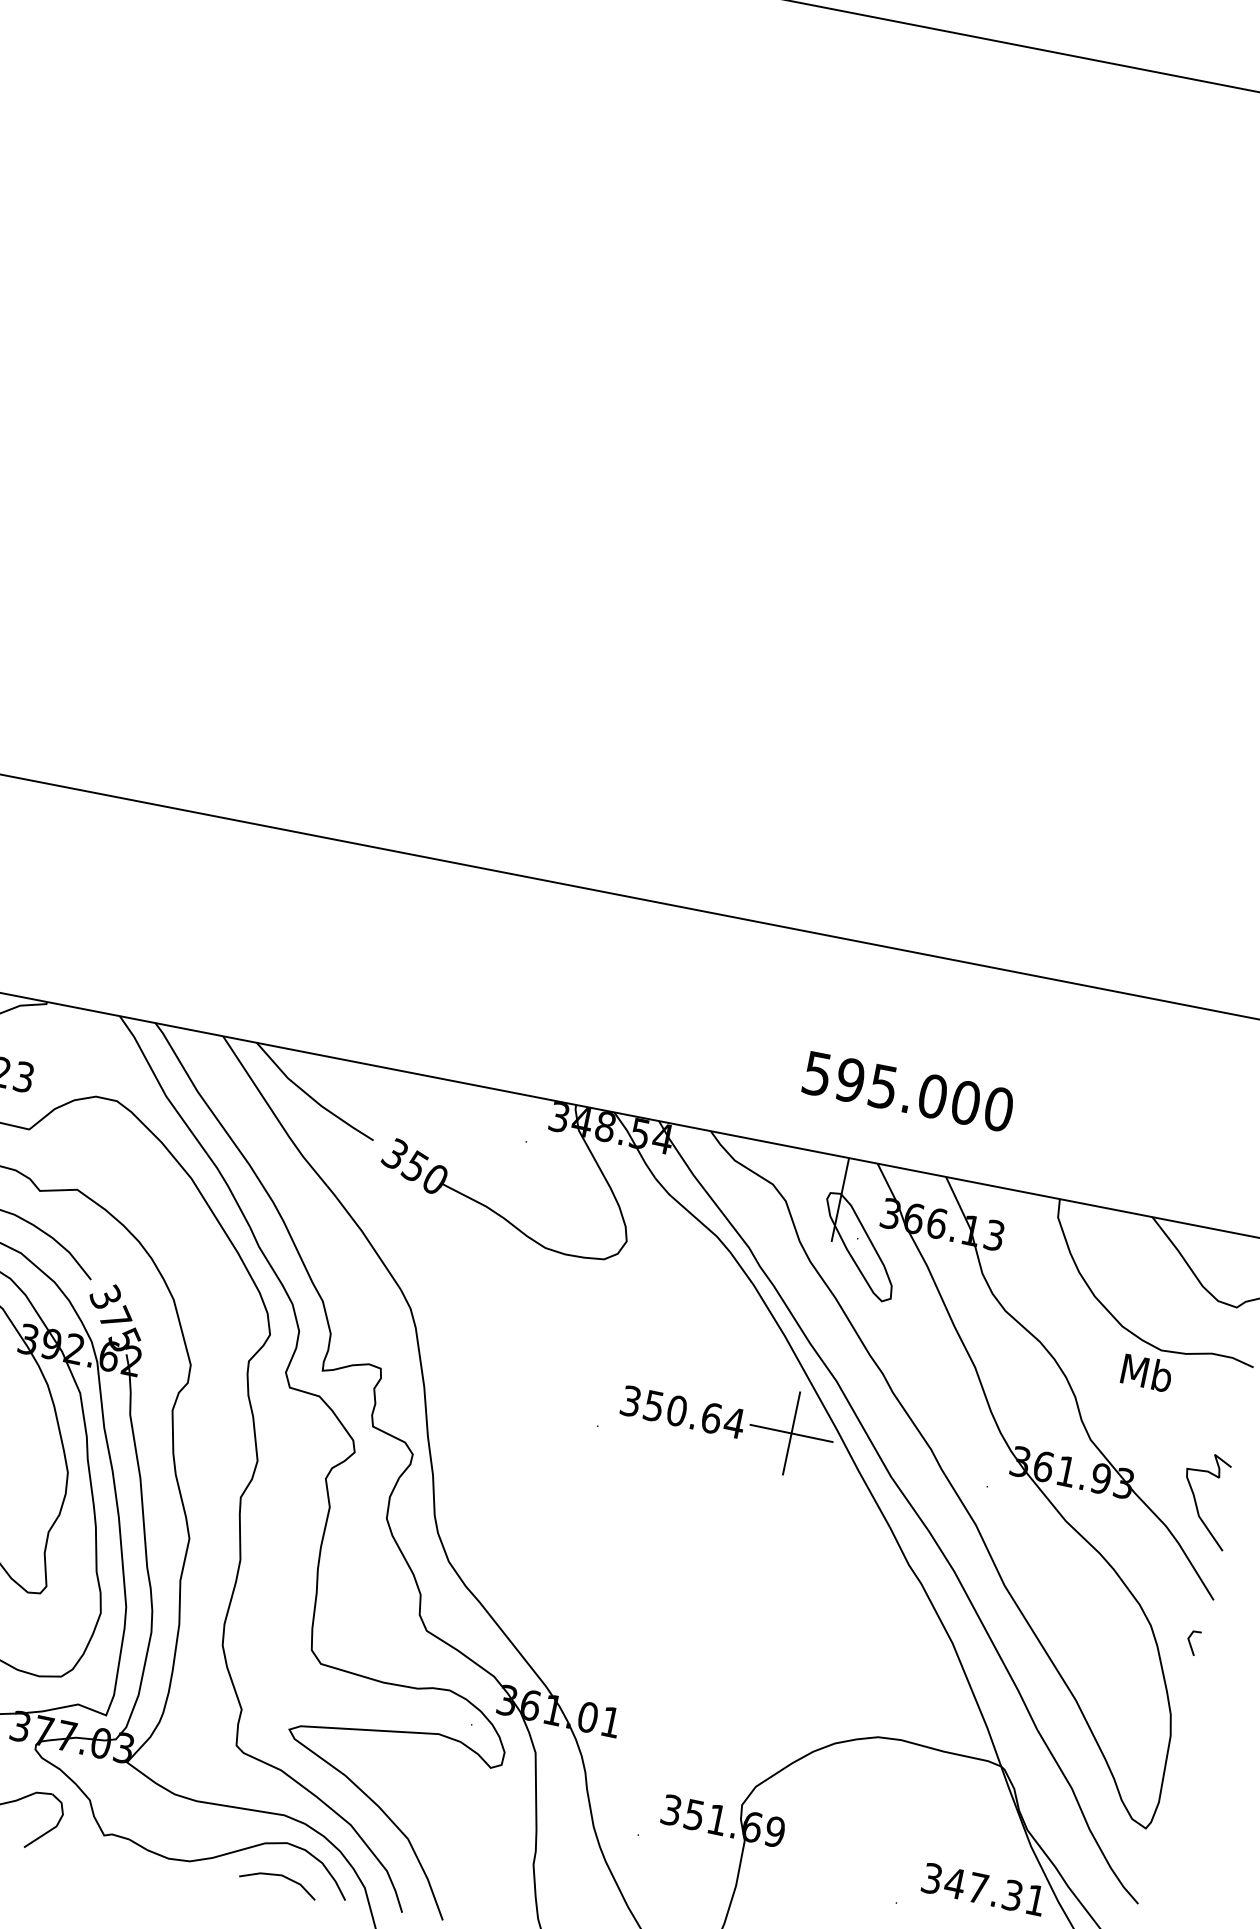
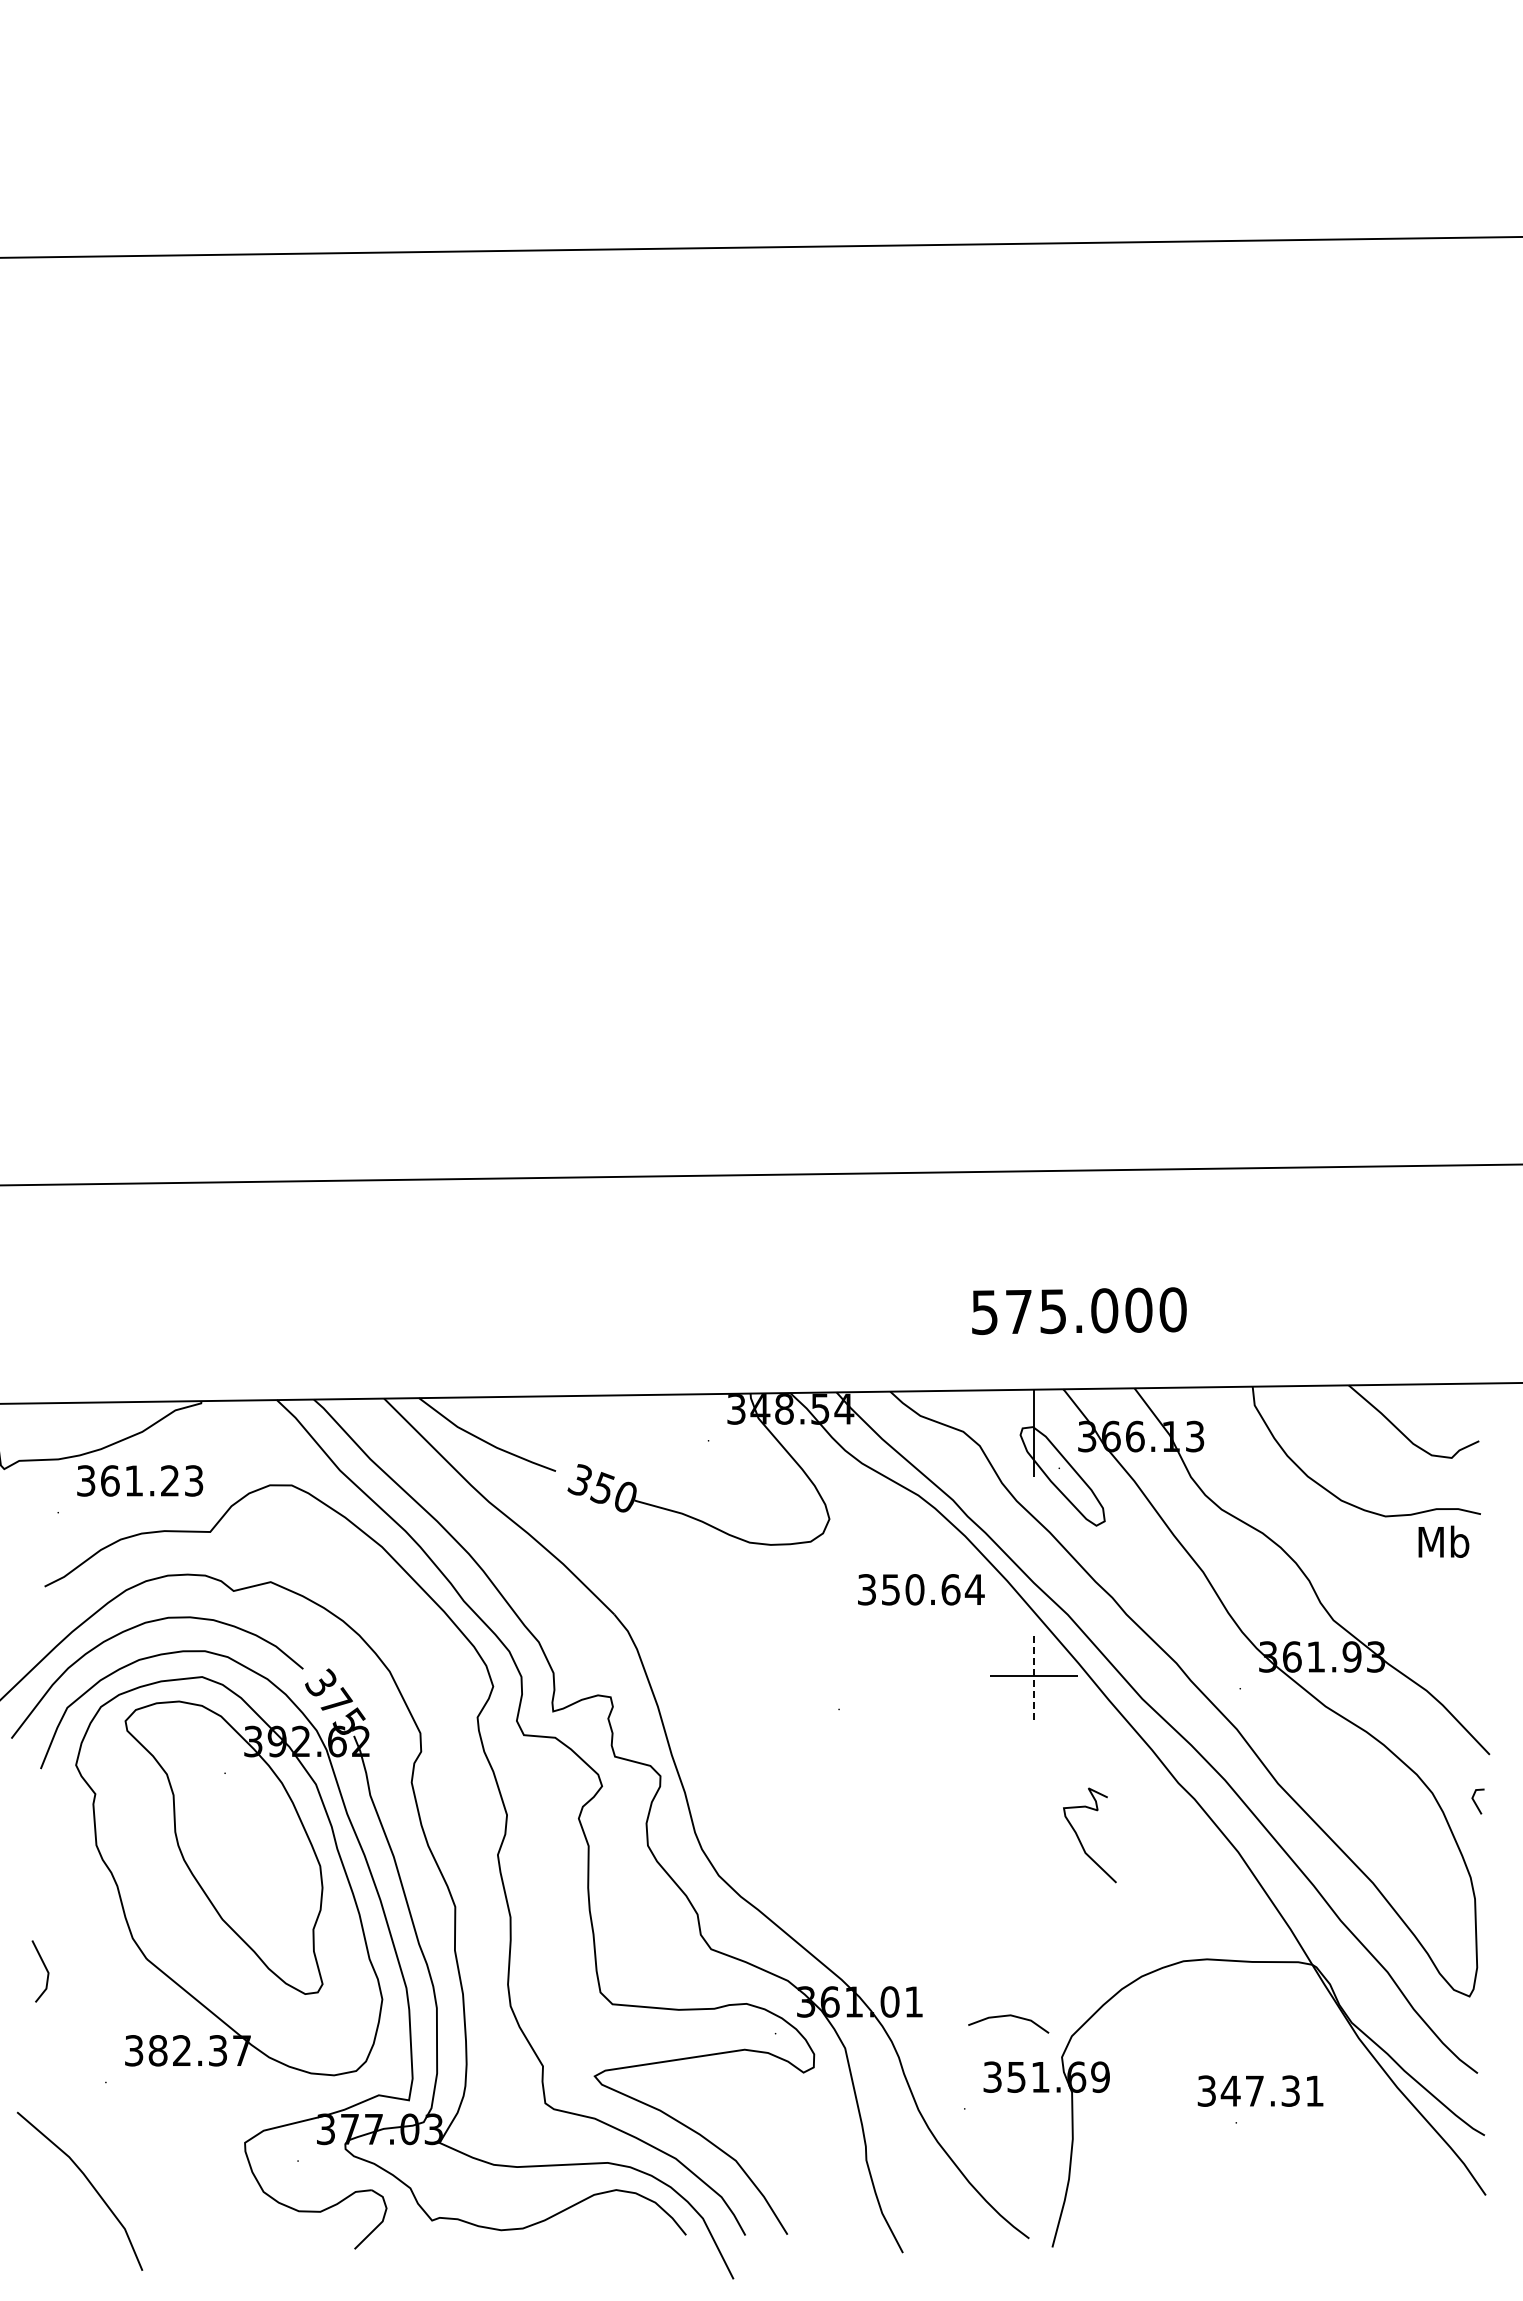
text: (849, 1079) -> (1018, 1311), 595.000 -> 575.000
text: (1146, 1372) -> (1443, 1541), moved
text: (683, 1412) -> (921, 1589), moved
line: (791, 1433) -> (1033, 1676), solid -> dashed
curve: (1196, 1500) -> (1079, 1837), moved
line: (279, 1876) -> (1008, 2016), moved
text: (983, 1888) -> (1260, 2090), moved

